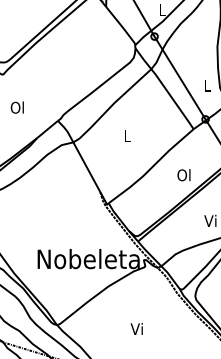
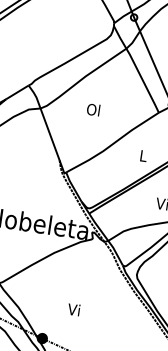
text: (126, 135) -> (92, 109), L -> Ol
text: (183, 175) -> (142, 156), Ol -> L
text: (136, 328) -> (73, 309), moved

